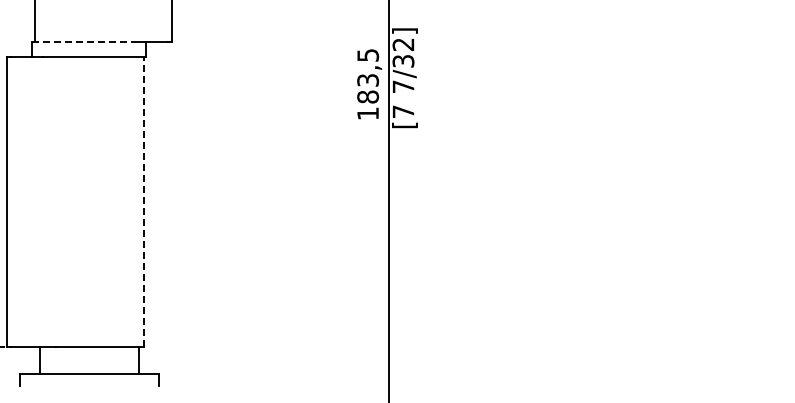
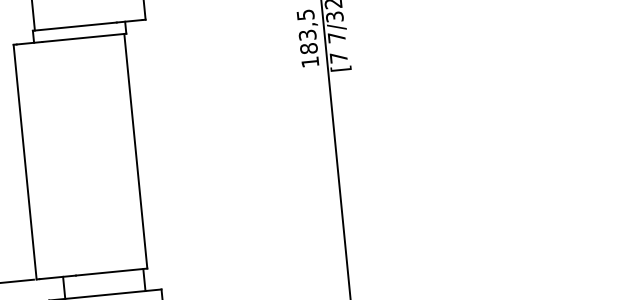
line: (84, 42) -> (75, 27), dashed -> solid
line: (143, 201) -> (135, 151), dashed -> solid

